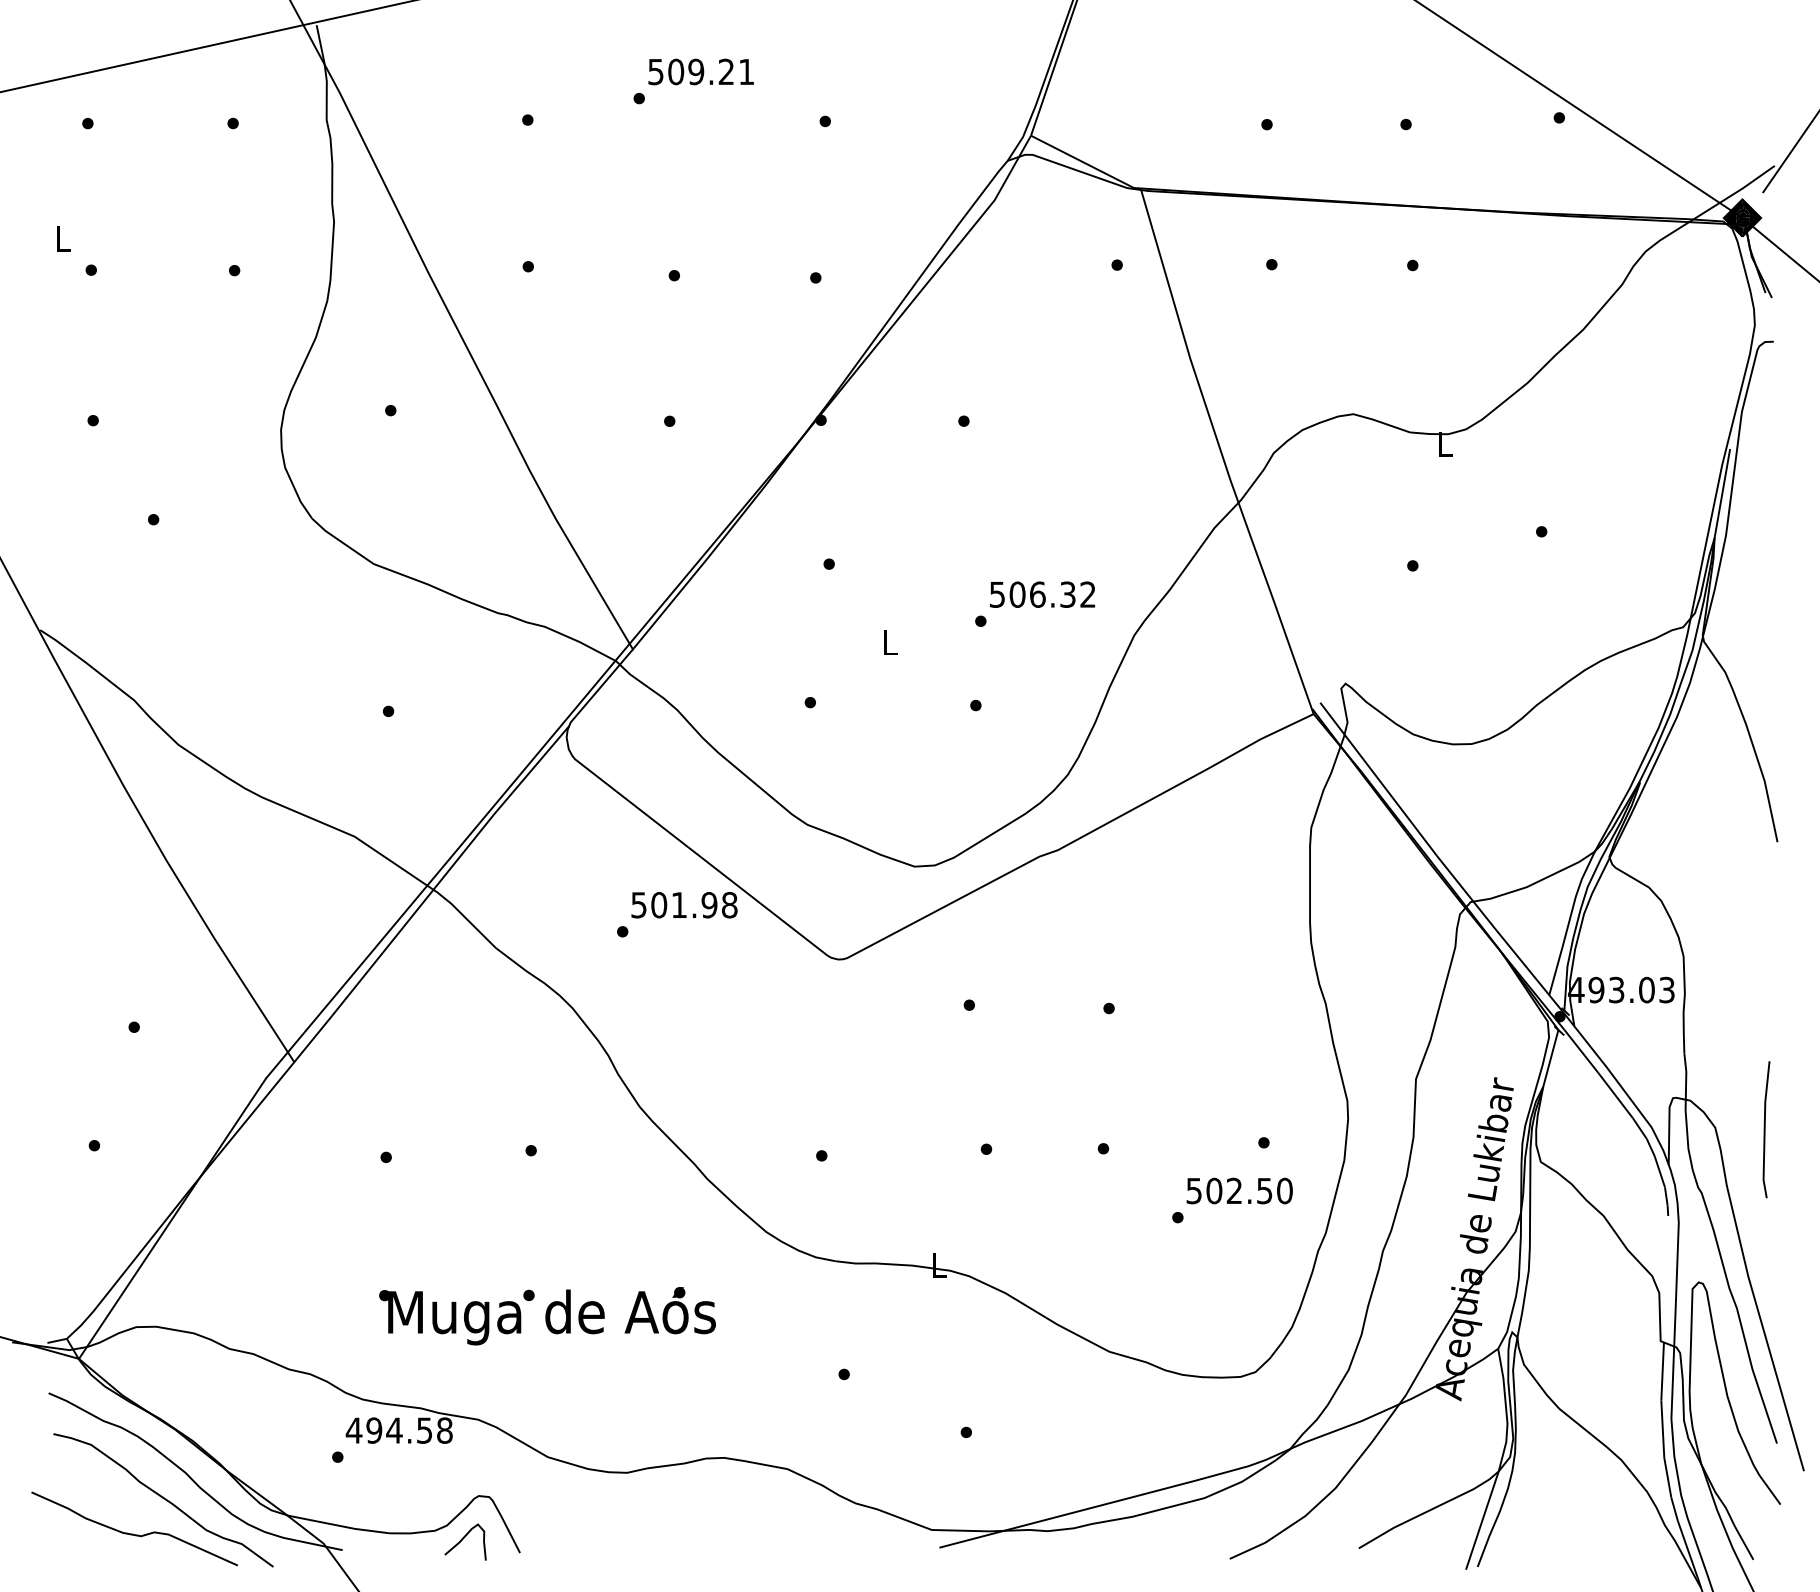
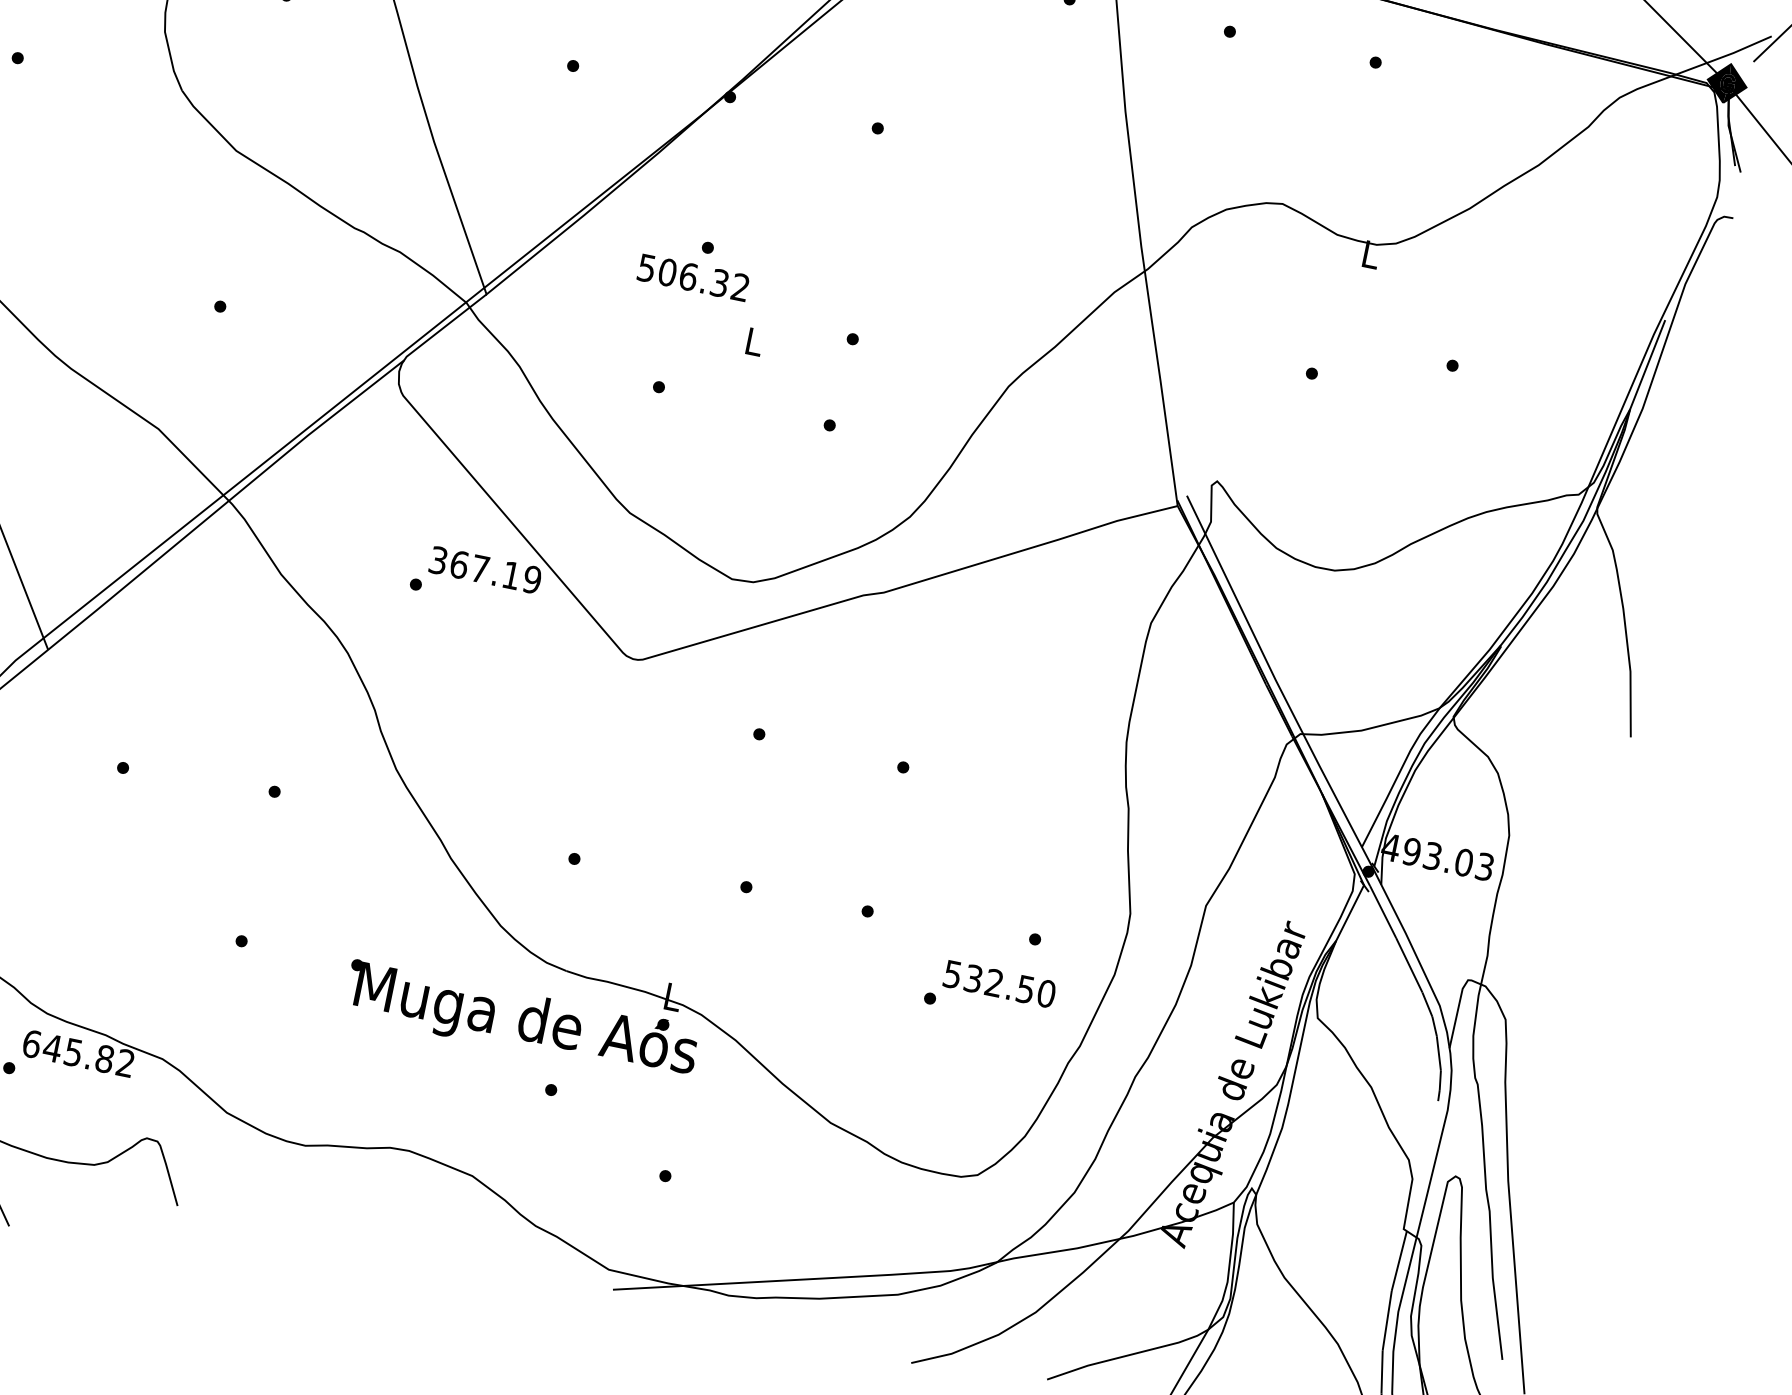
text: (1042, 594) -> (693, 277), moved
text: (684, 905) -> (485, 570), 501.98 -> 367.19
line: (1765, 1129) -> (1557, 1032), removed
text: (1214, 1190) -> (973, 978), 502.50 -> 532.50
text: (547, 1316) -> (521, 1021), moved
text: (398, 1430) -> (77, 1053), 494.58 -> 645.82
curve: (463, 1539) -> (121, 1180), removed

